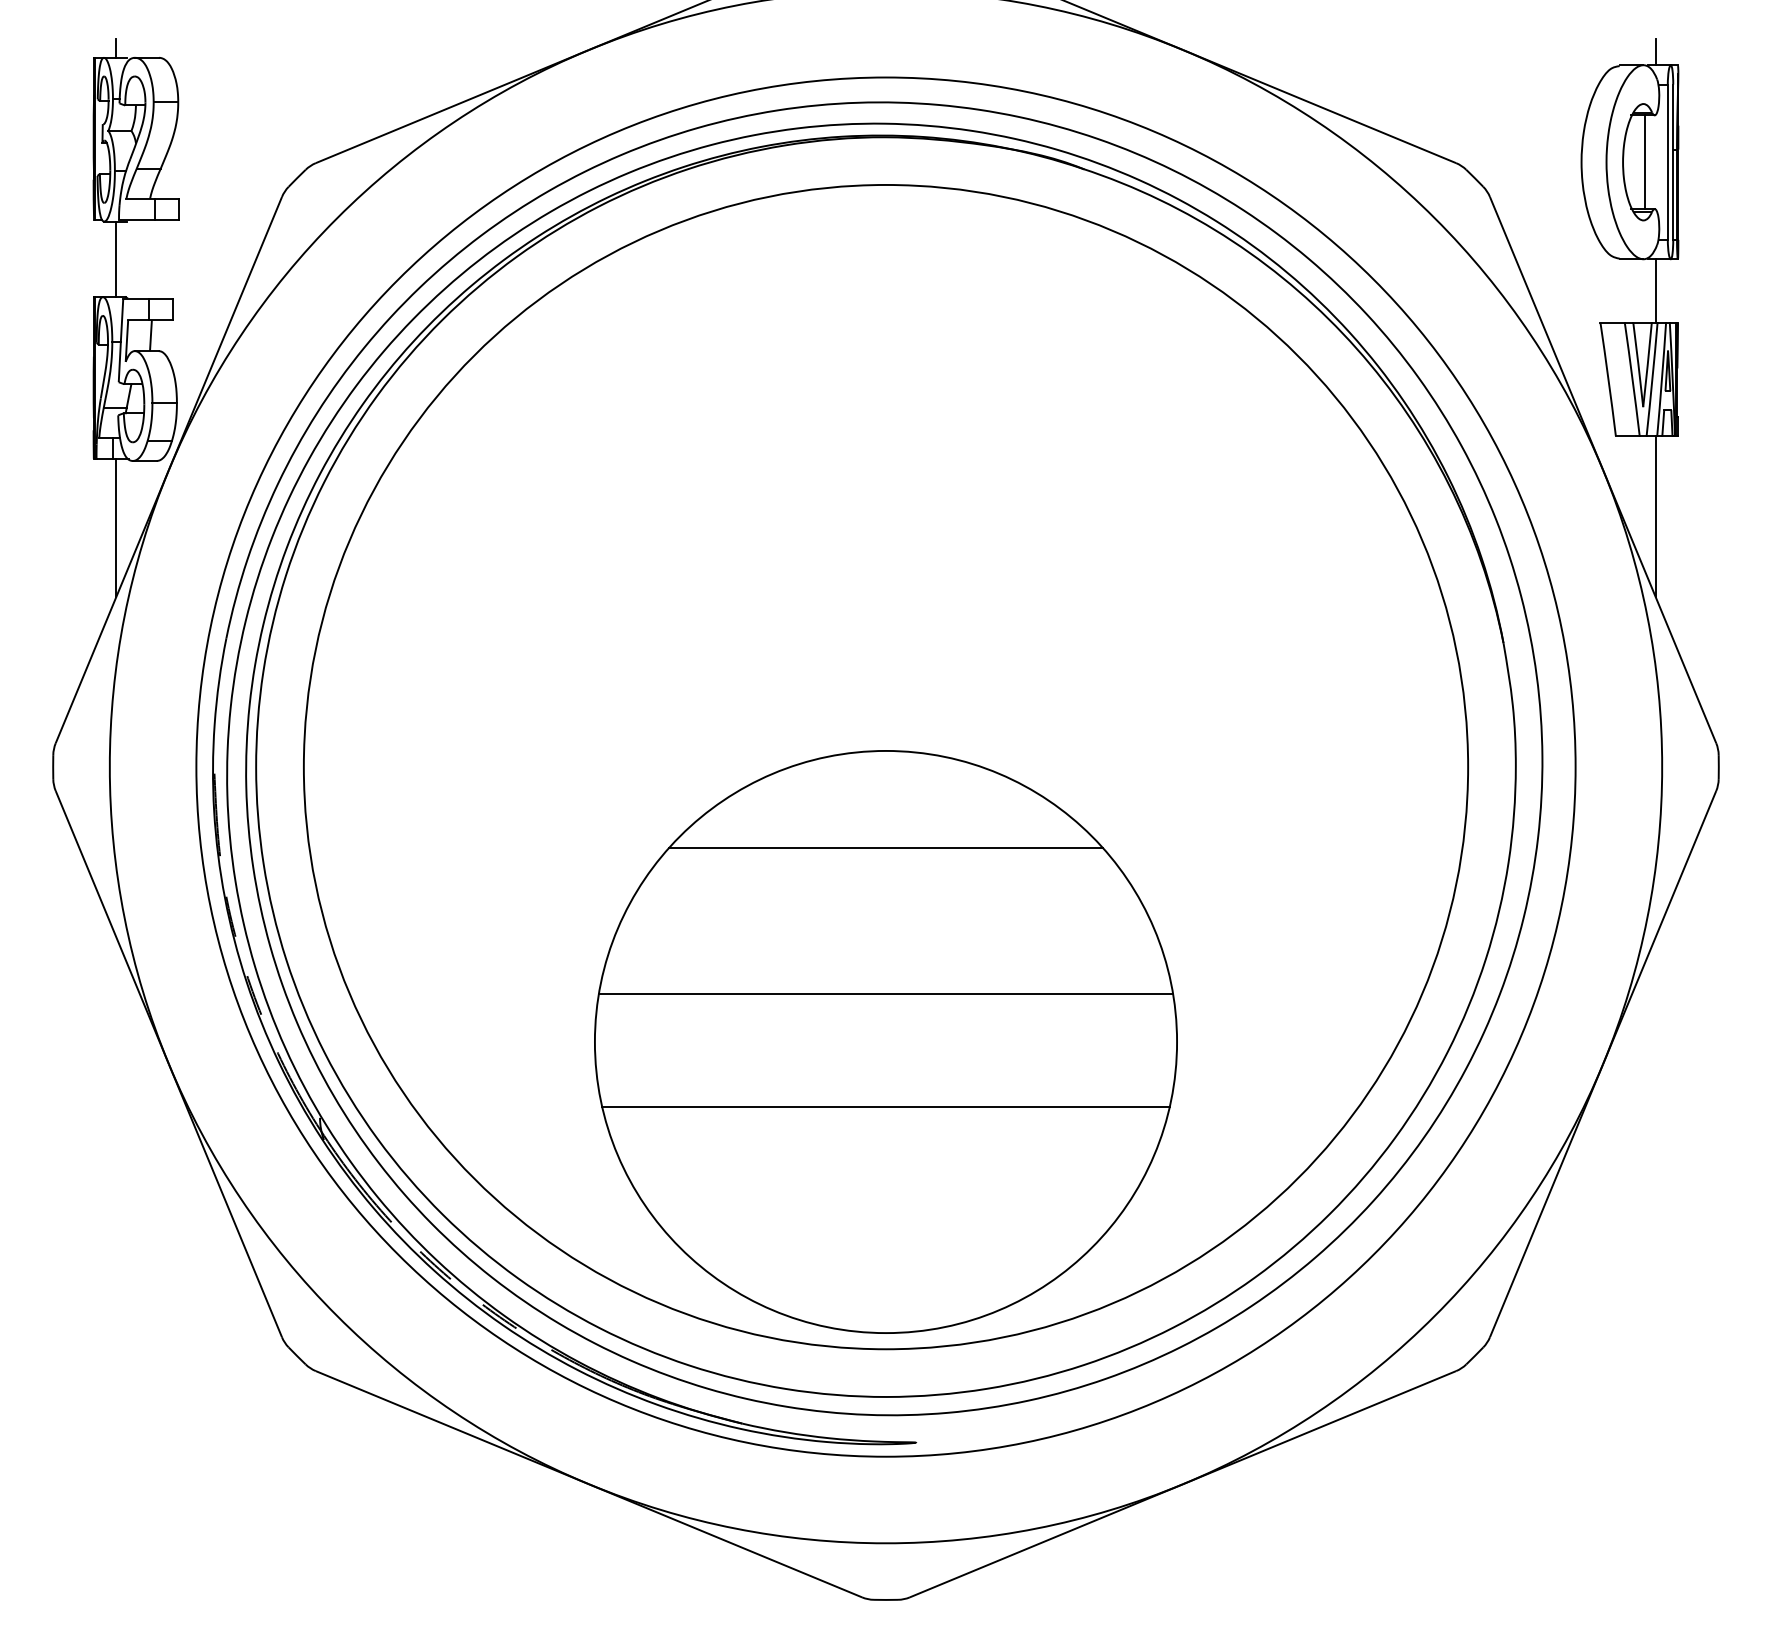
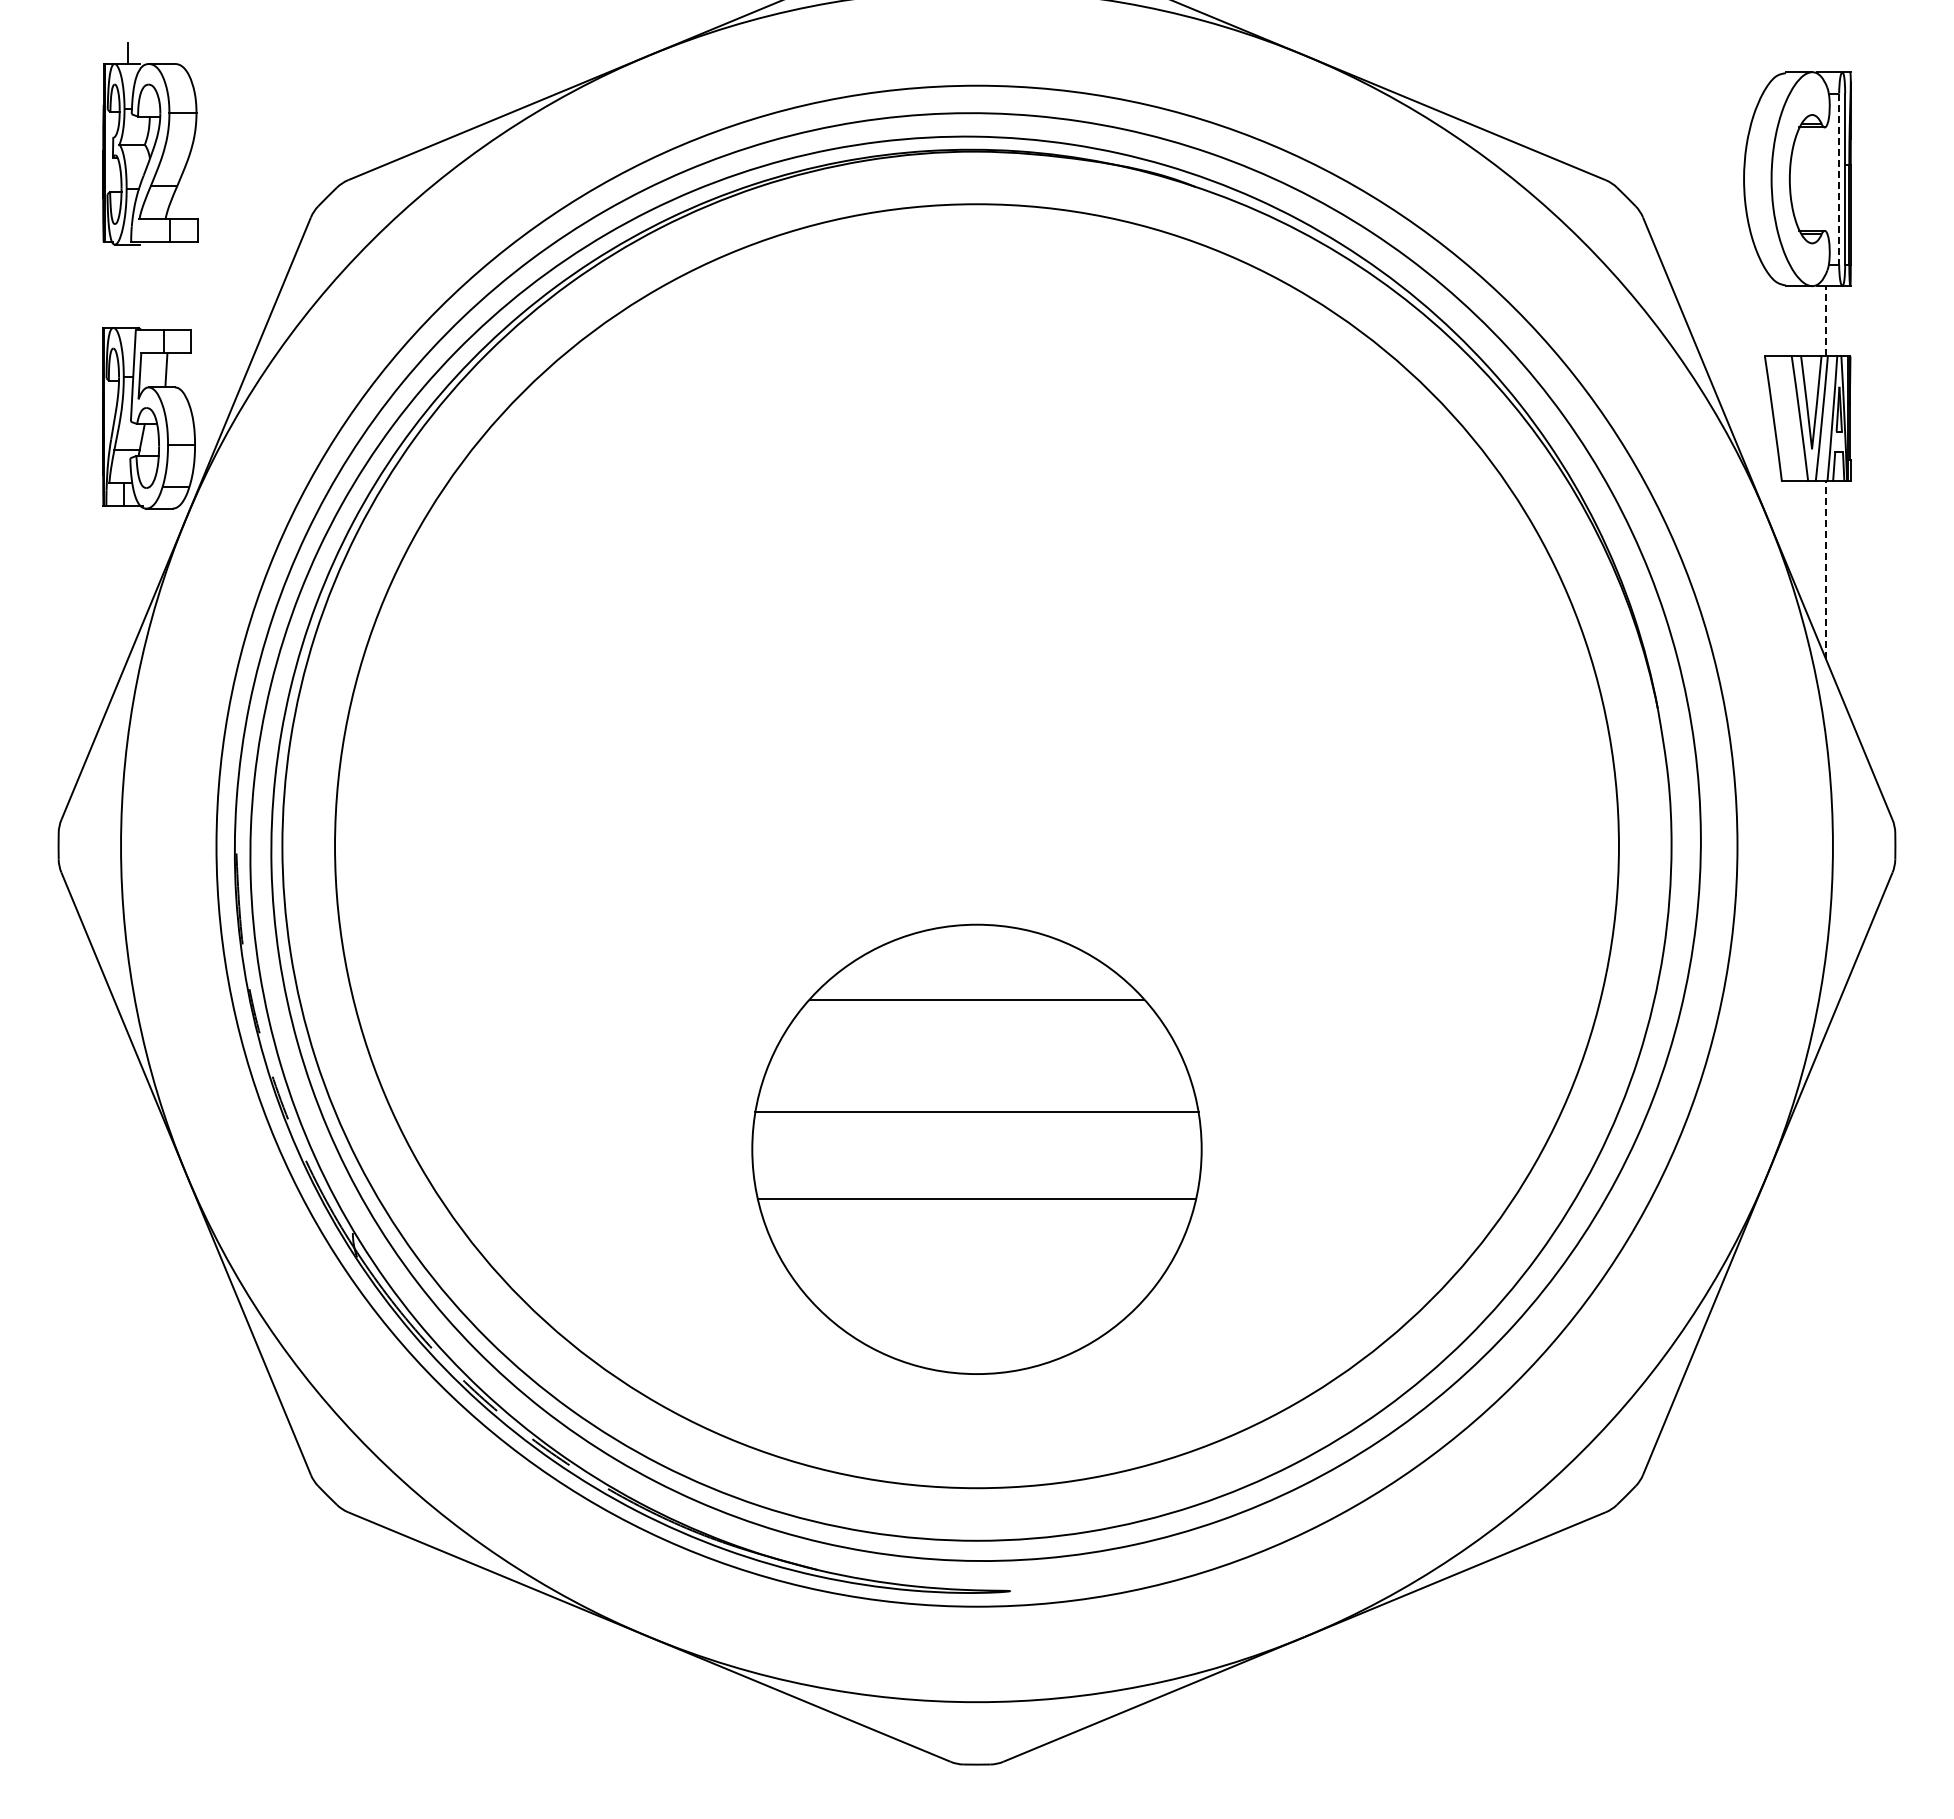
line: (1655, 51) -> (1825, 57), removed
line: (1644, 161) -> (1813, 178), removed
line: (1668, 162) -> (1839, 179), solid -> dashed
line: (116, 258) -> (128, 285), removed
line: (1655, 290) -> (1825, 320), solid -> dashed
line: (1655, 517) -> (1825, 570), solid -> dashed
line: (116, 527) -> (128, 582), removed
part: (885, 1042) -> (976, 1149), size x0.7

